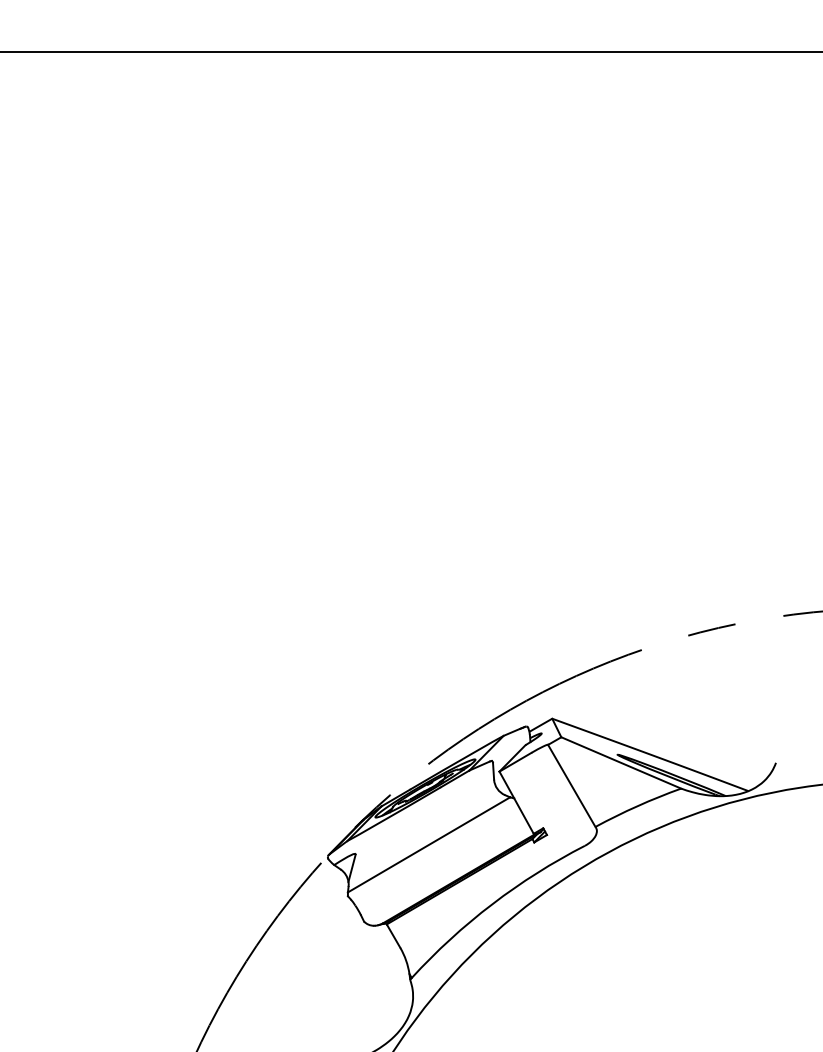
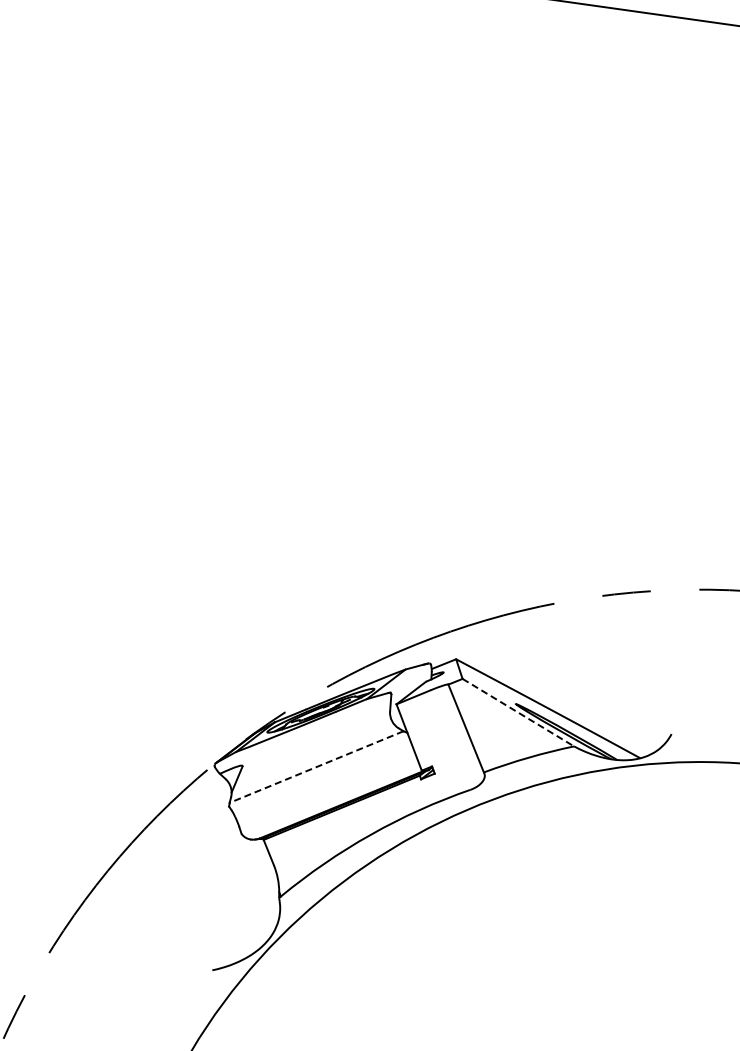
line: (621, 763) -> (518, 713), solid -> dashed
line: (428, 845) -> (315, 767), solid -> dashed

